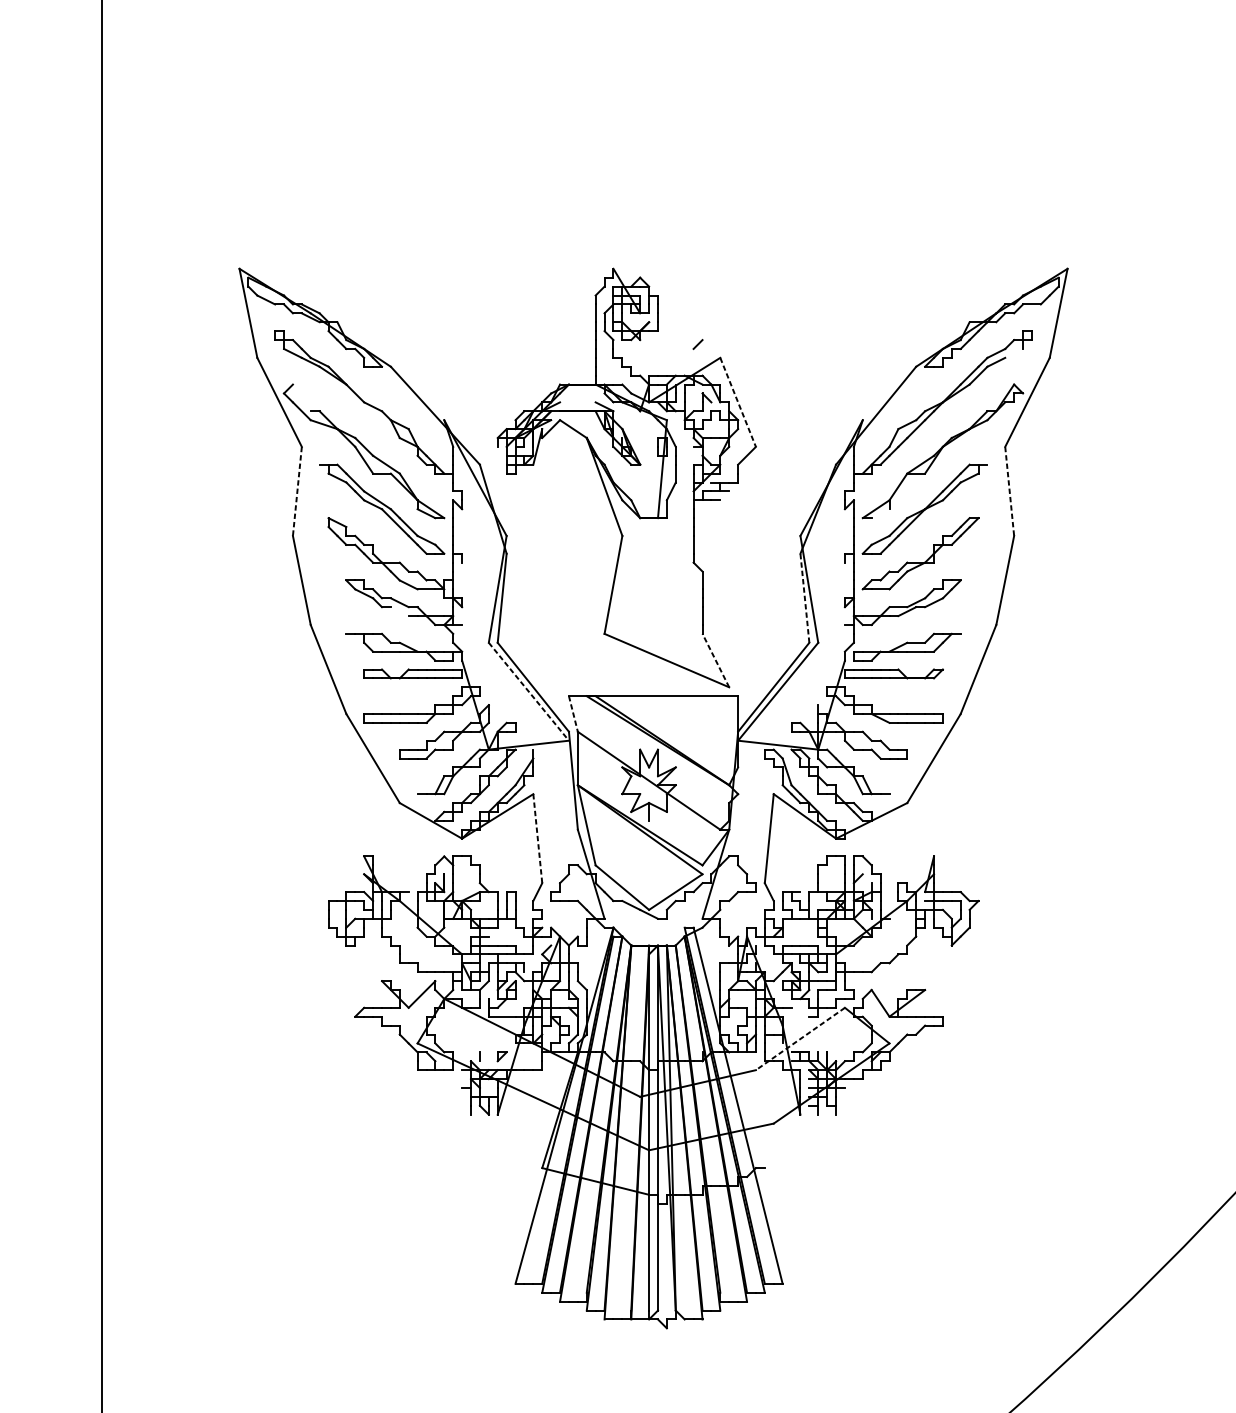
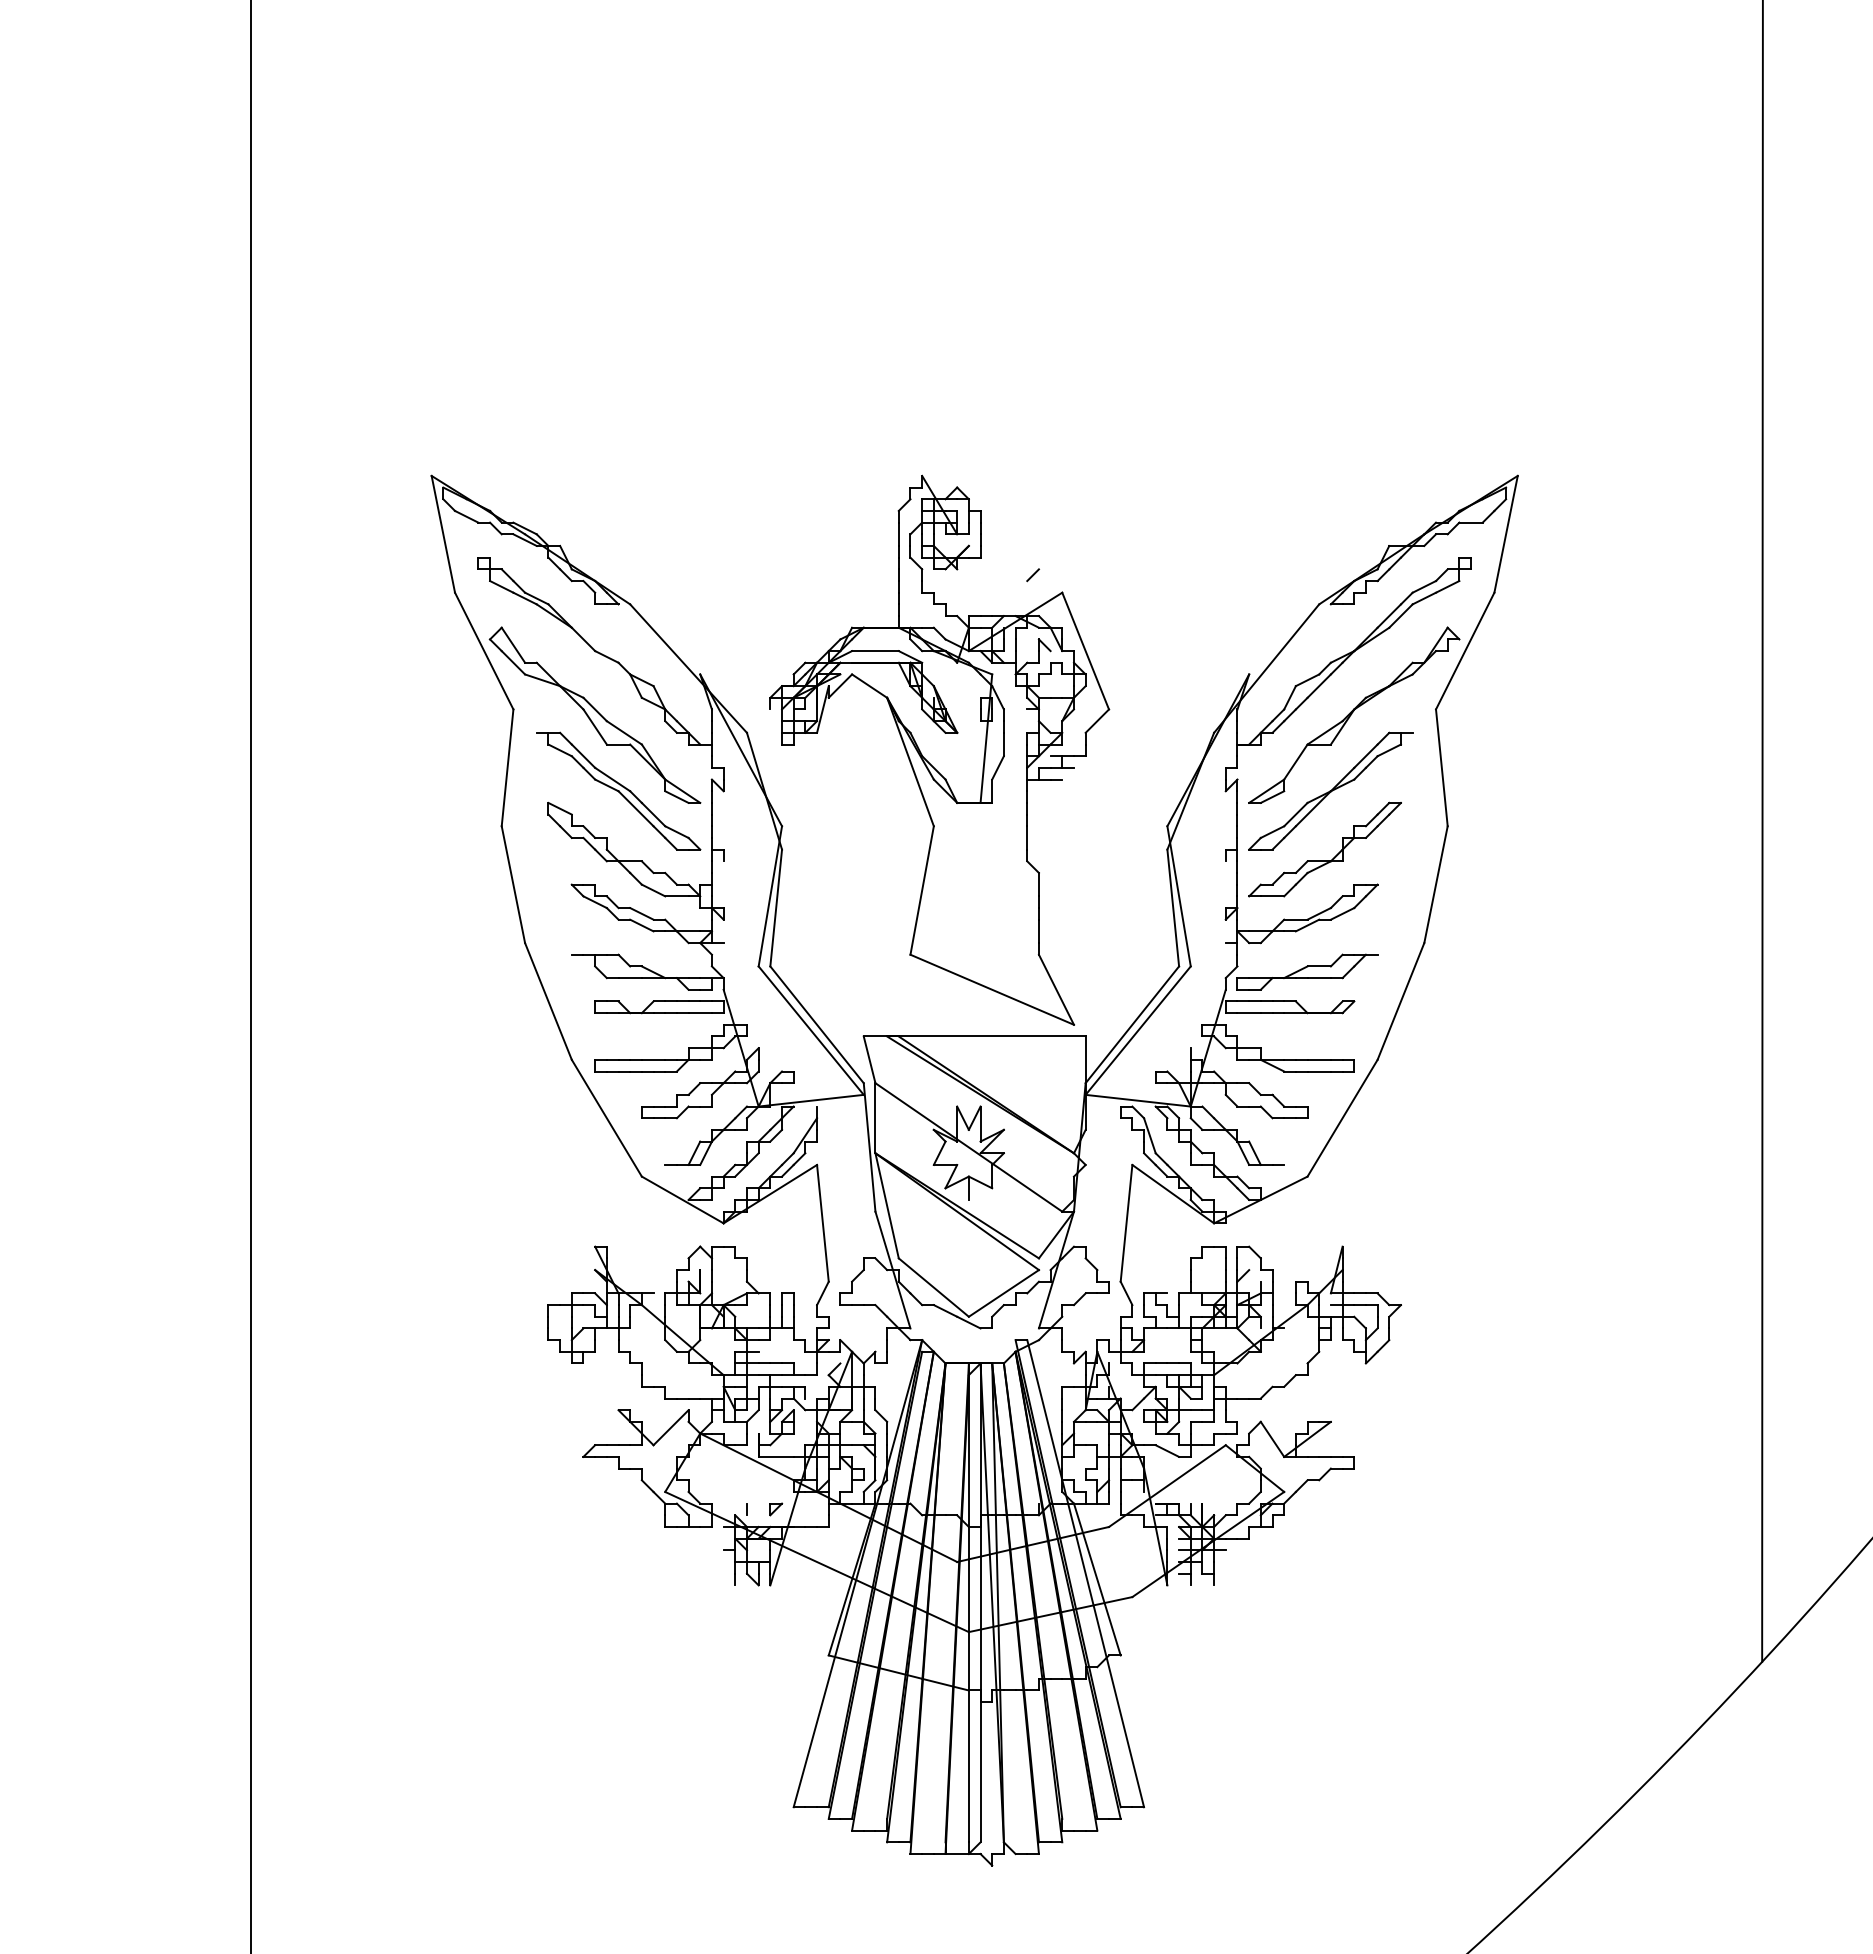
line: (1013, 353) -> (1447, 586), added
line: (301, 397) -> (513, 644), added
line: (577, 402) -> (875, 651), added
line: (738, 402) -> (1085, 651), dashed -> solid
line: (297, 491) -> (507, 767), dashed -> solid
line: (1009, 491) -> (1441, 767), dashed -> solid
line: (880, 513) -> (1272, 796), added
line: (805, 598) -> (1173, 908), dashed -> solid
line: (399, 611) -> (641, 925), added
line: (715, 660) -> (1056, 989), dashed -> solid
line: (529, 691) -> (811, 1030), dashed -> solid
line: (573, 714) -> (869, 1060), dashed -> solid
line: (537, 838) -> (822, 1223), dashed -> solid
line: (800, 1011) -> (1167, 1450), added
line: (799, 1039) -> (1166, 1486), dashed -> solid
line: (746, 1110) -> (1096, 1579), added

